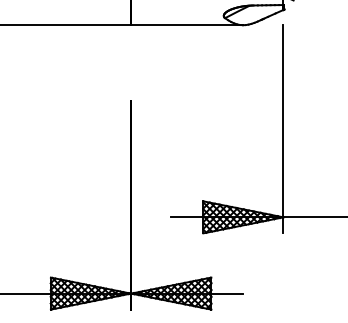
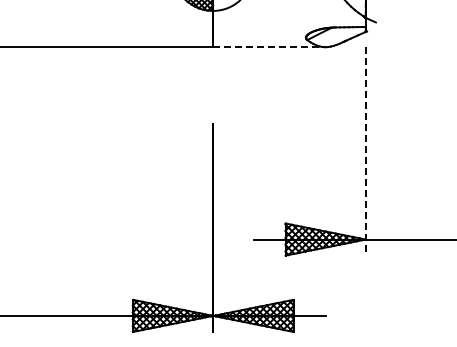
line: (187, 25) -> (269, 47), solid -> dashed
line: (283, 129) -> (365, 151), solid -> dashed

